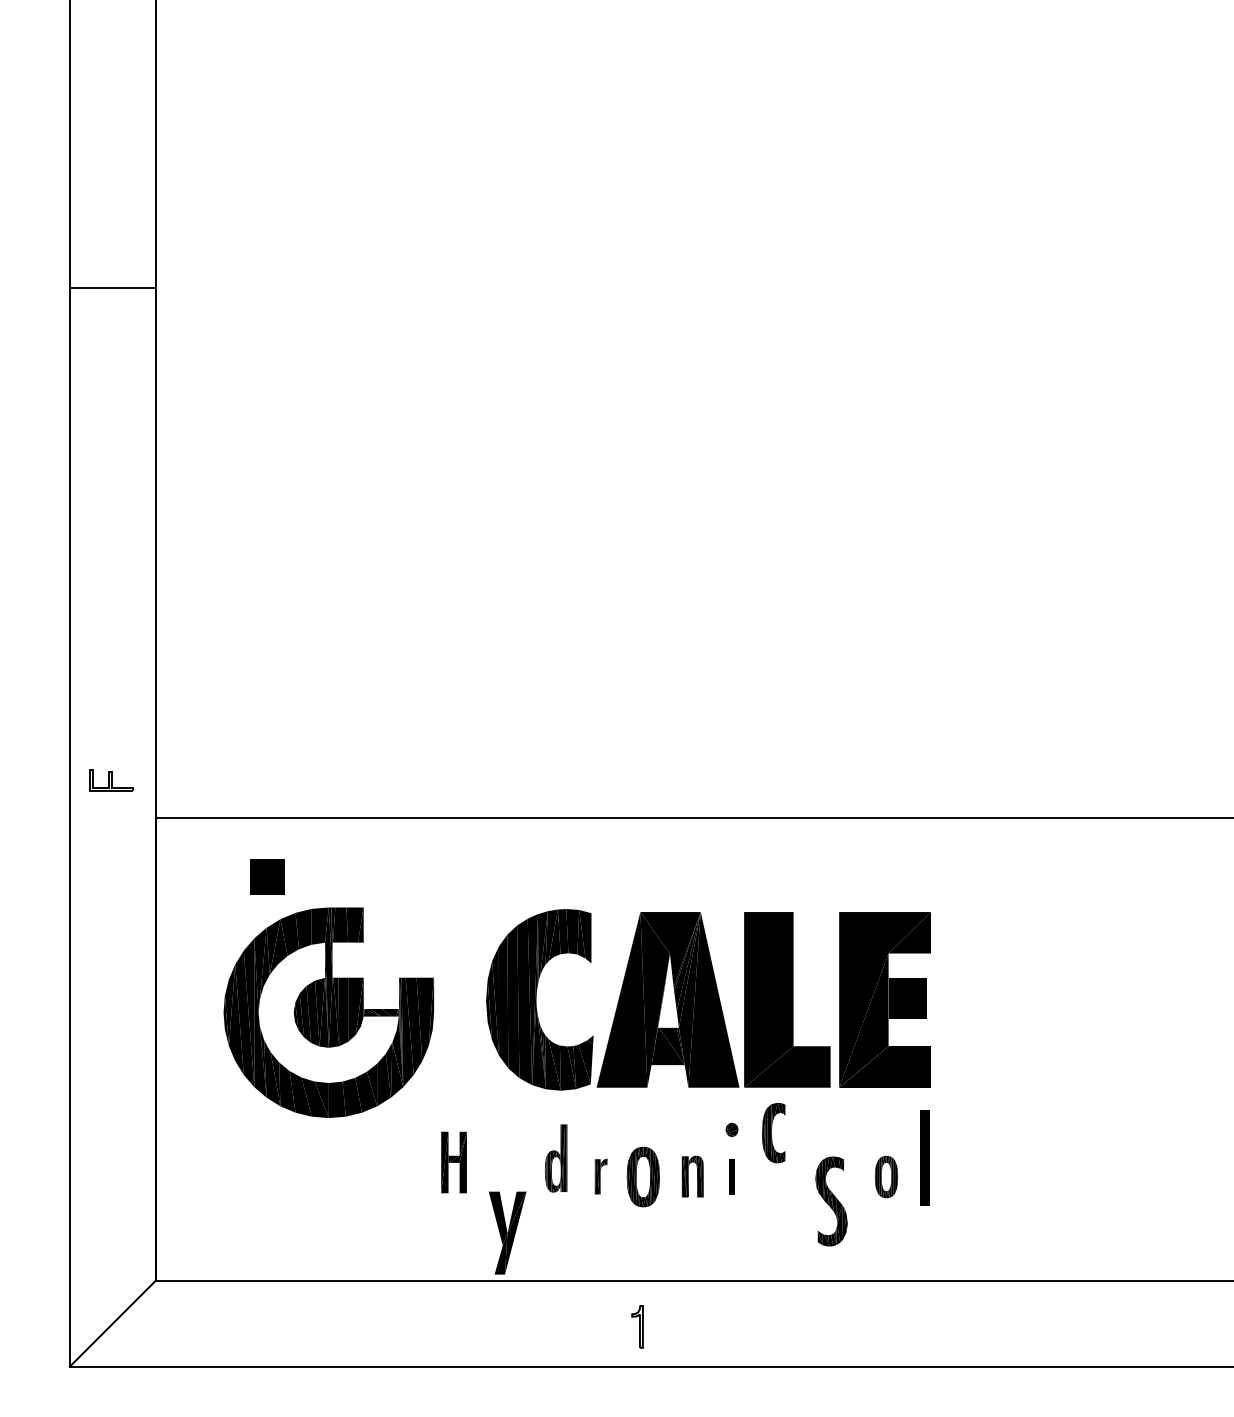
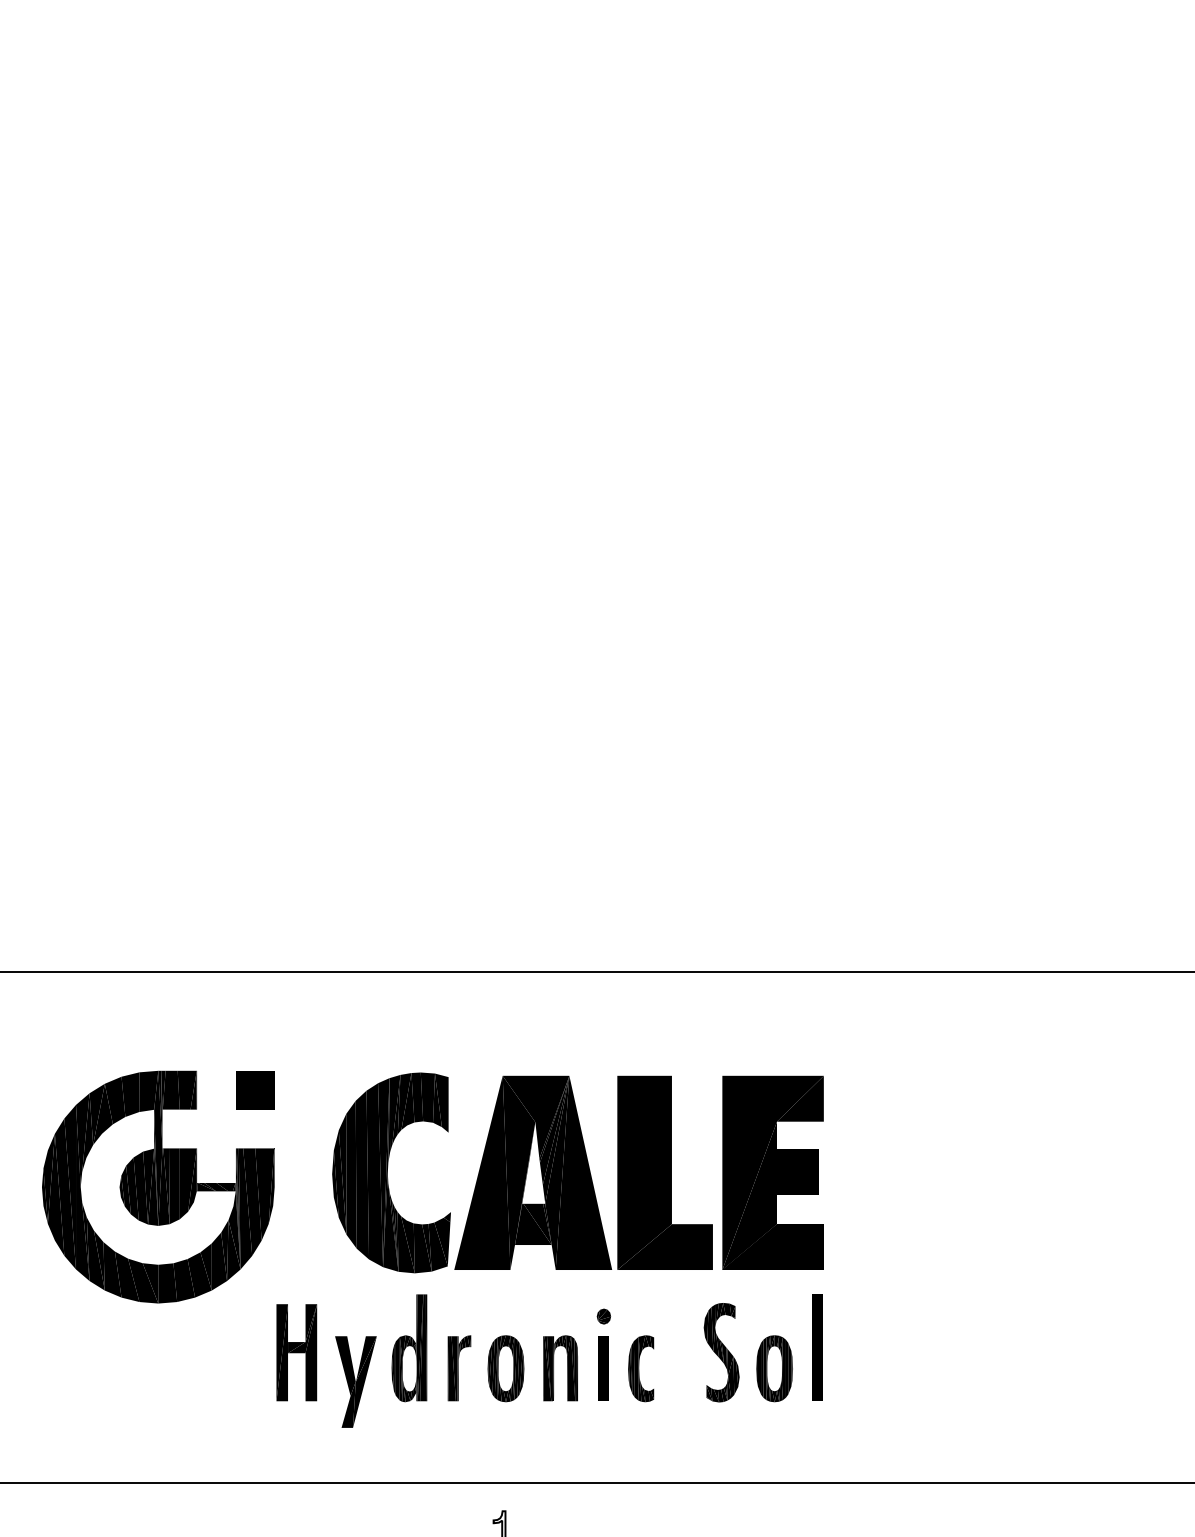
part: (267, 876) -> (255, 1089), moved
part: (773, 1132) -> (640, 1368), moved
part: (556, 1158) -> (409, 1348), size x1.43
part: (453, 1162) -> (296, 1352), size x1.43
part: (600, 1176) -> (458, 1368), size x1.67
part: (692, 1176) -> (560, 1368), size x1.43
part: (731, 1176) -> (603, 1368), size x1.67
part: (886, 1176) -> (774, 1368), size x1.43
part: (831, 1201) -> (721, 1352), moved
part: (507, 1232) -> (355, 1381), moved

